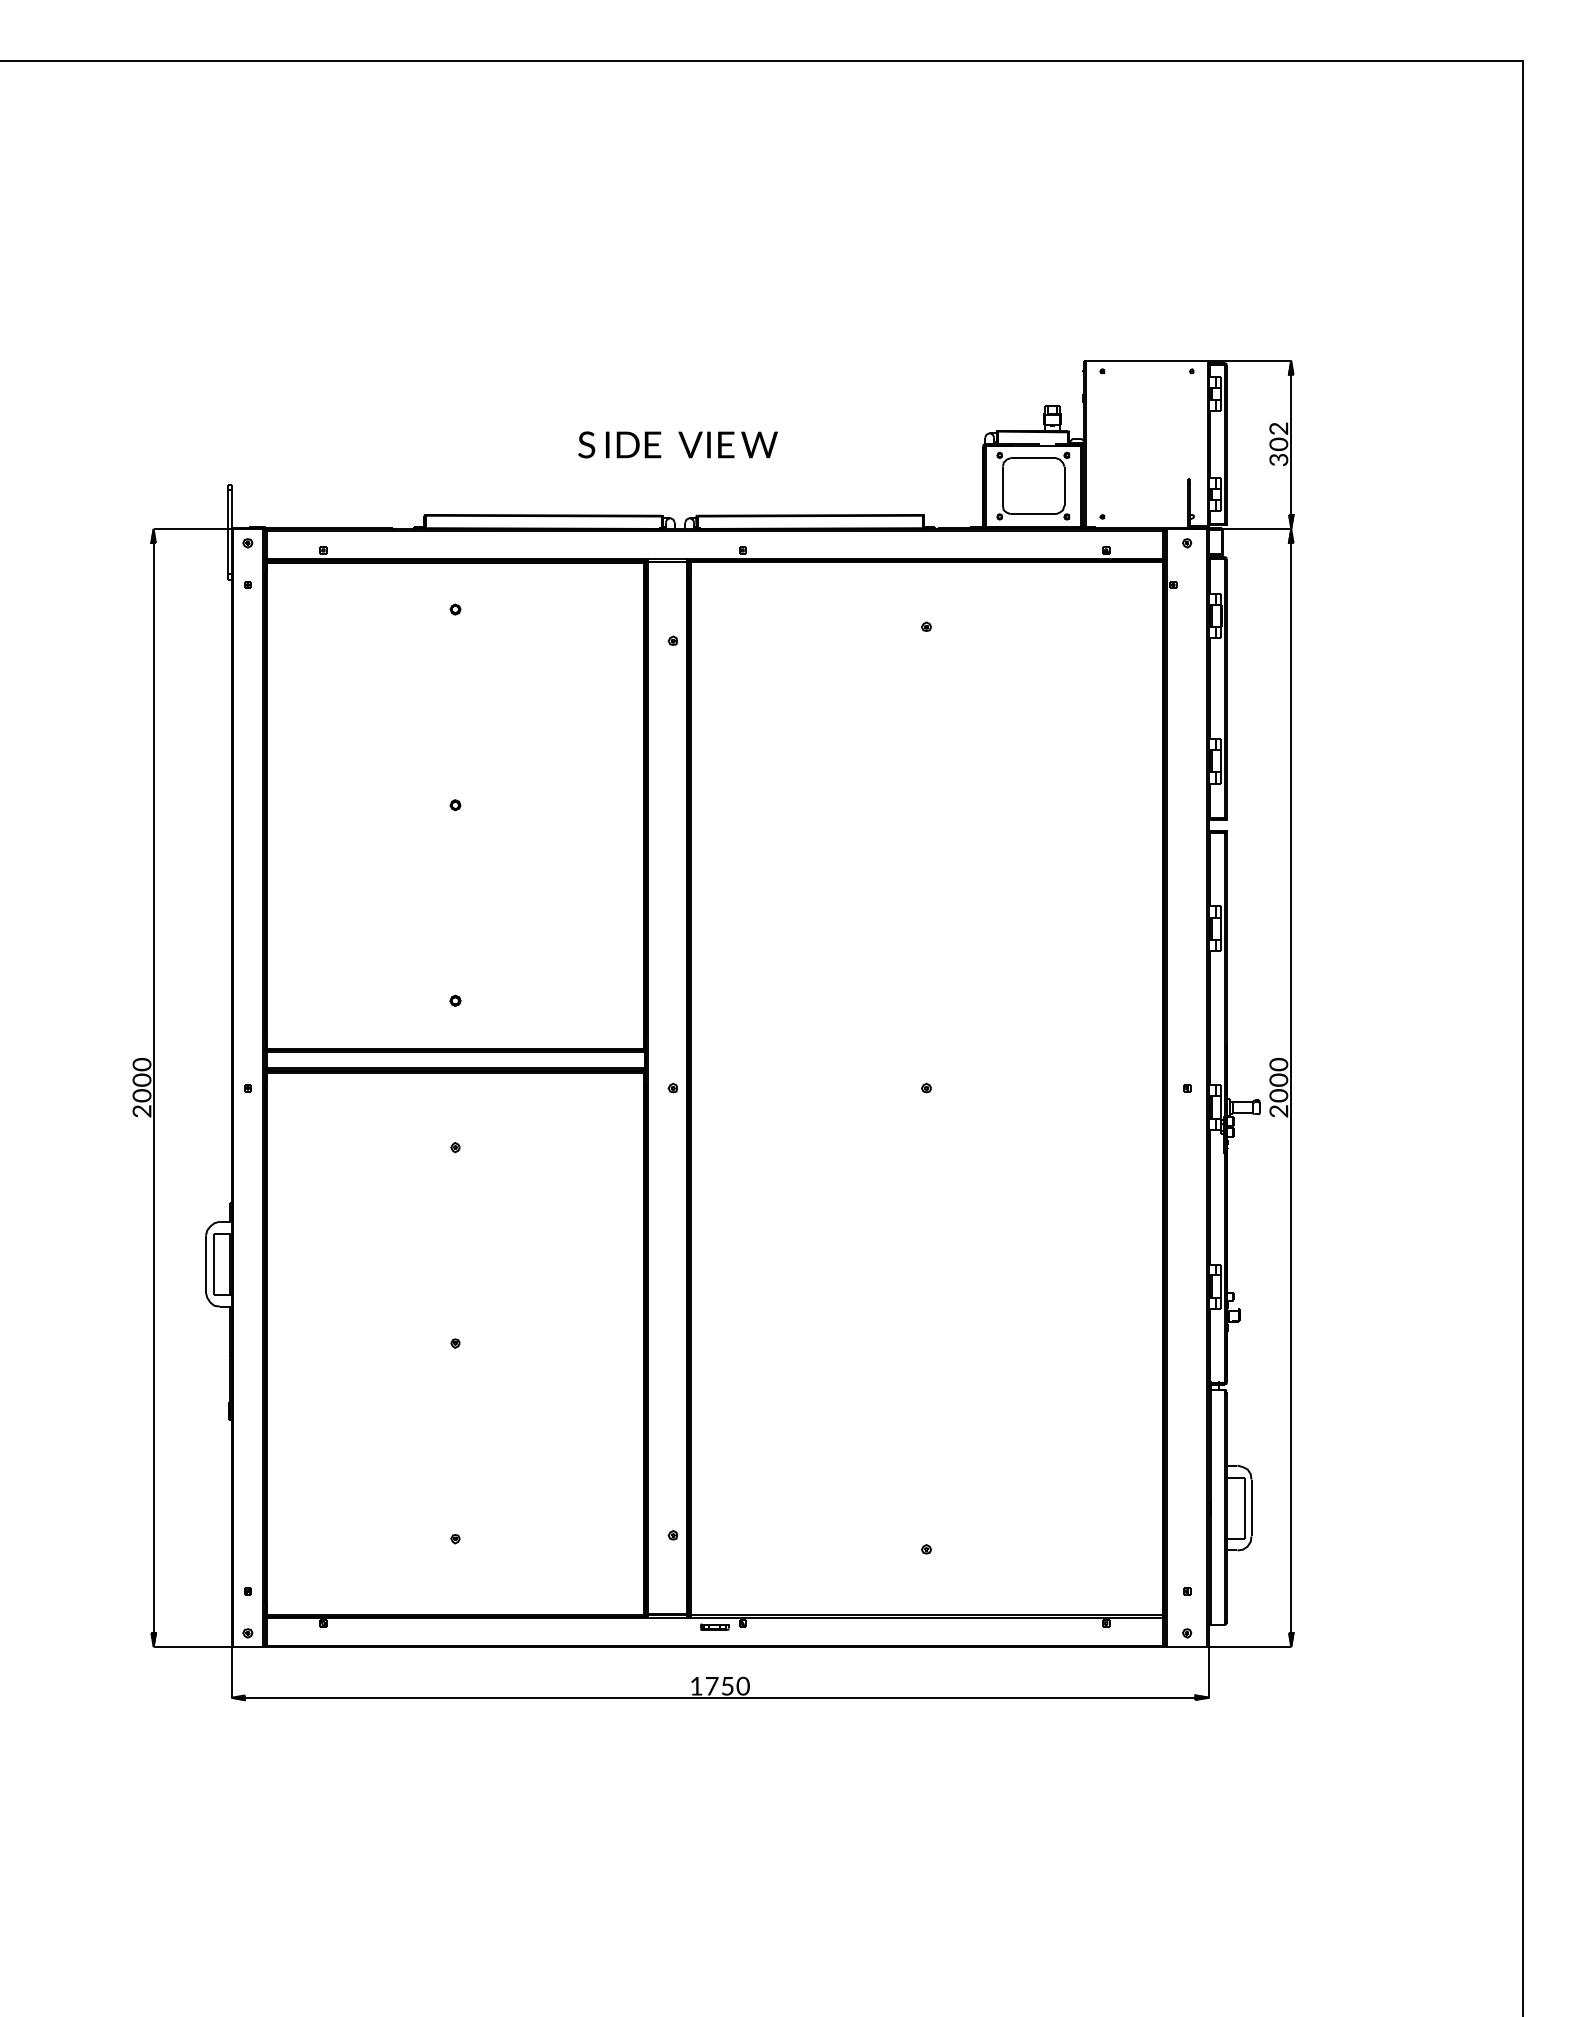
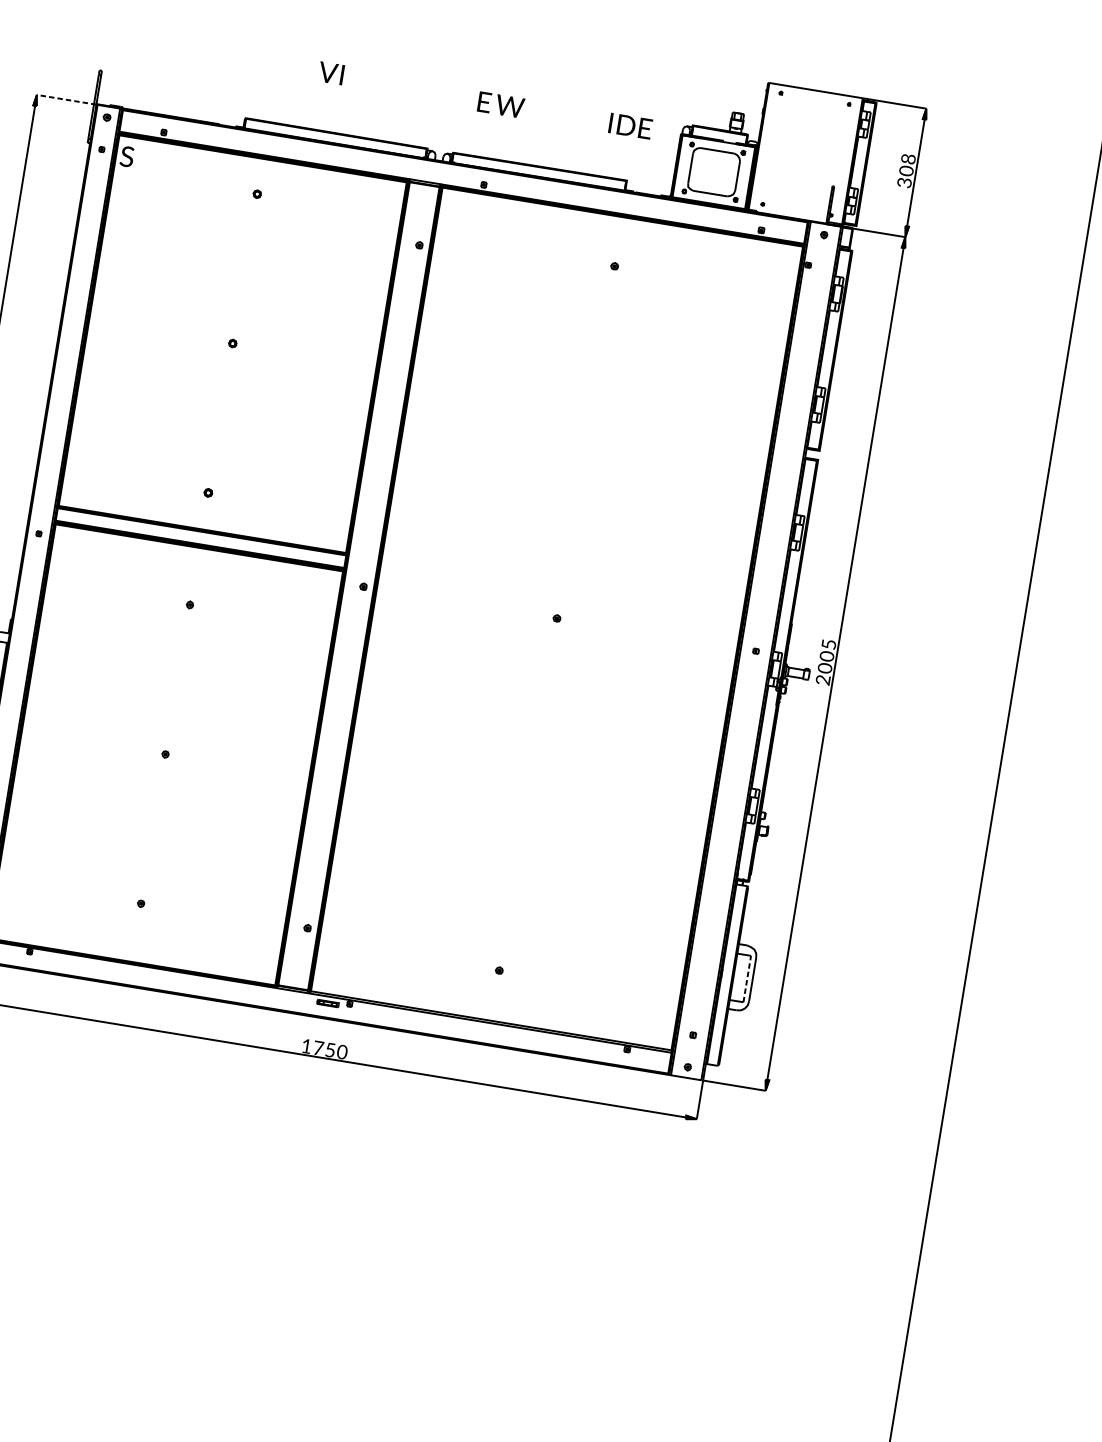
text: (1279, 428) -> (908, 158), 2 -> 8
text: (586, 444) -> (127, 156), moved
text: (633, 444) -> (630, 125), moved
text: (694, 444) -> (331, 73), moved
line: (192, 528) -> (66, 99), solid -> dashed
text: (1278, 1064) -> (828, 644), 0 -> 5
line: (1244, 1507) -> (747, 978), solid -> dashed

